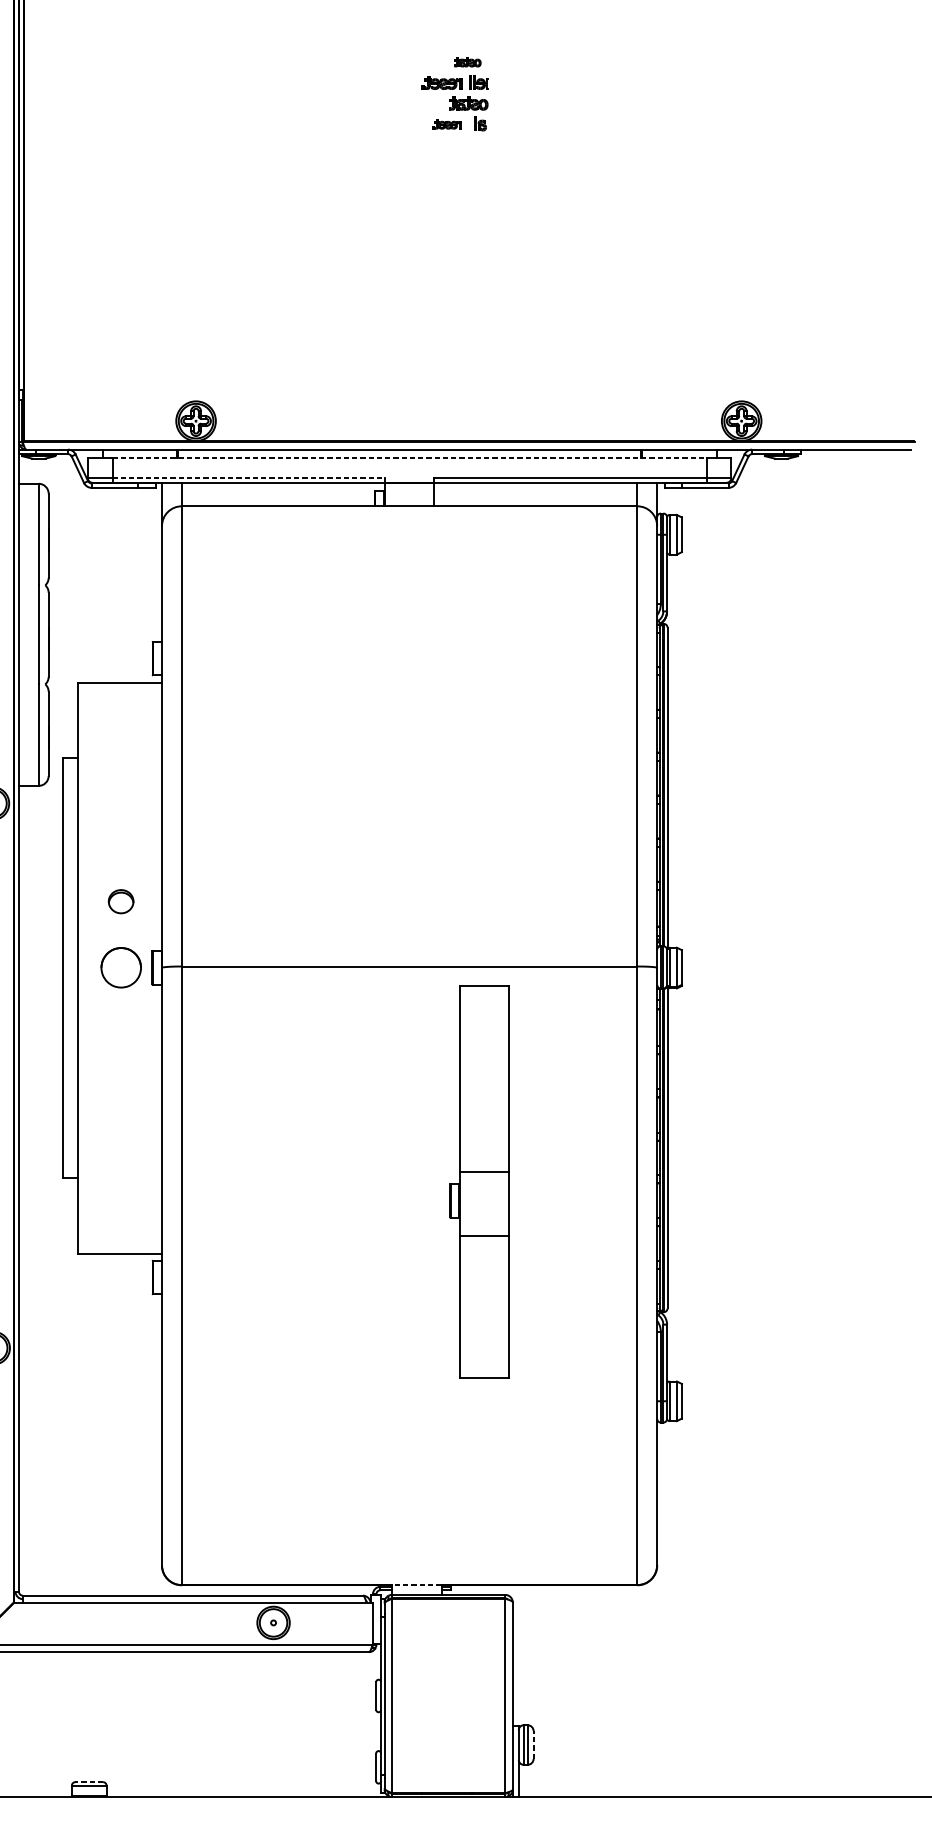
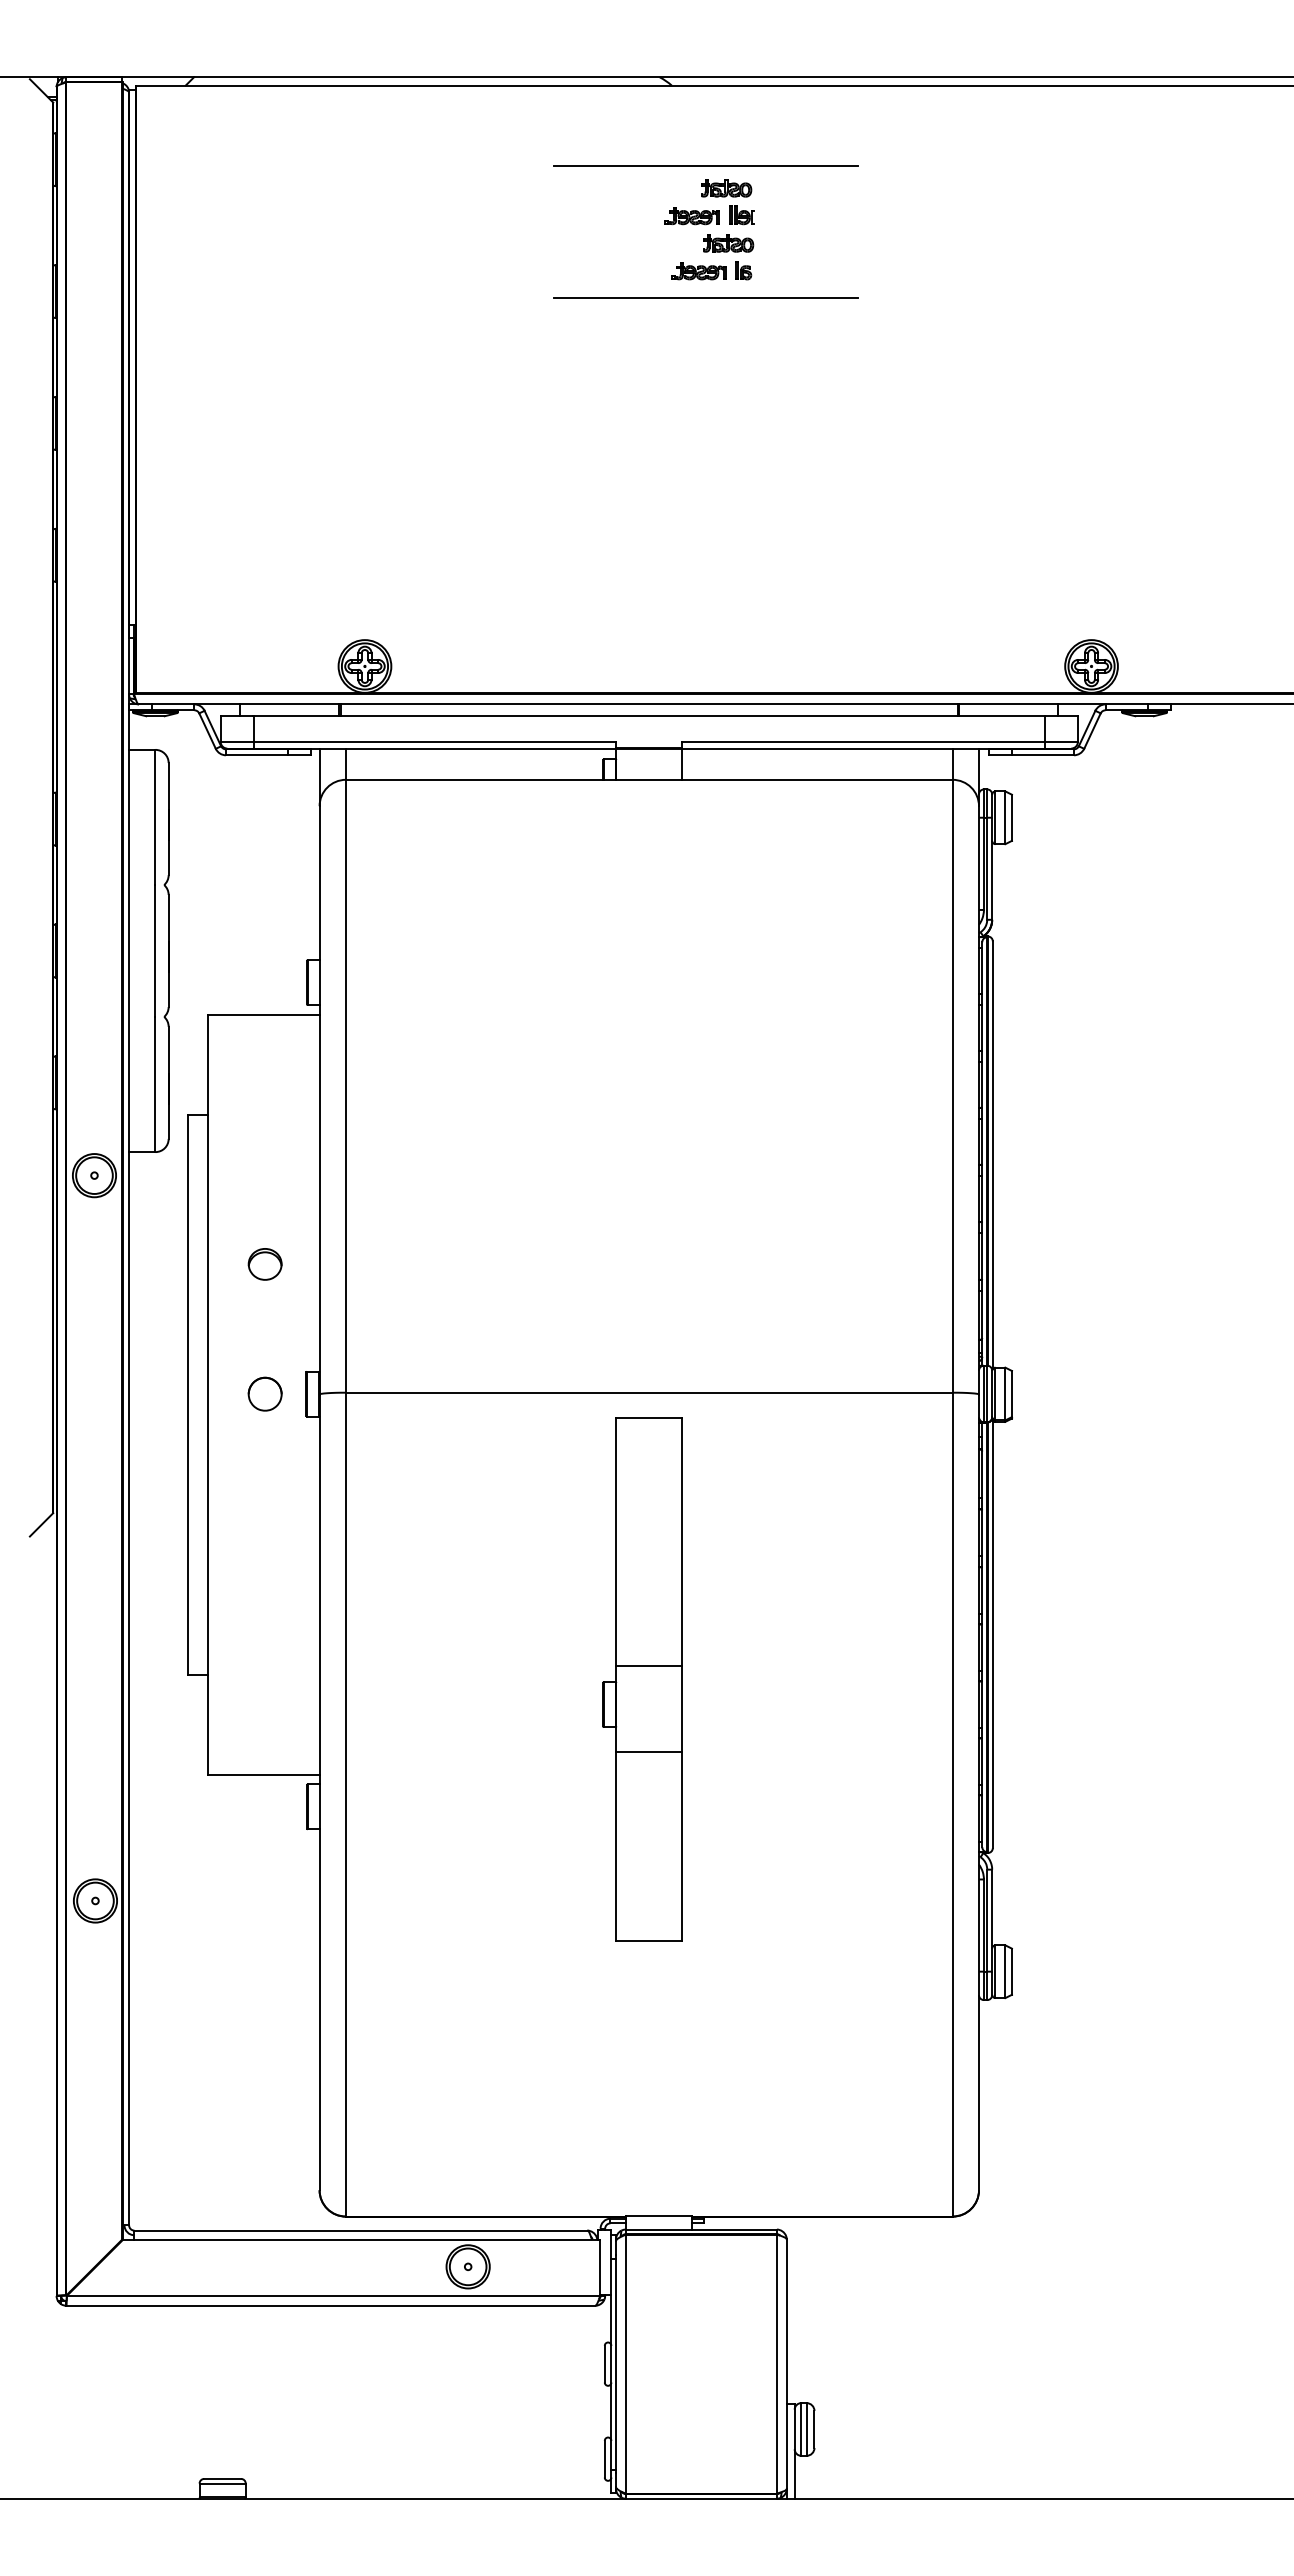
line: (451, 45) -> (705, 166), added
part: (467, 62) -> (726, 188), size x1.43
part: (446, 124) -> (698, 271), size x1.43
line: (451, 144) -> (705, 298), added
line: (409, 458) -> (649, 715), dashed -> solid
line: (249, 477) -> (435, 741), dashed -> solid
part: (120, 901) -> (264, 1264), moved
part: (120, 967) -> (264, 1393), size x0.62
part: (479, 1181) -> (642, 1679), moved
line: (416, 1585) -> (658, 2216), dashed -> solid
line: (533, 1744) -> (814, 2428), dashed -> solid
line: (89, 1781) -> (222, 2478), dashed -> solid

